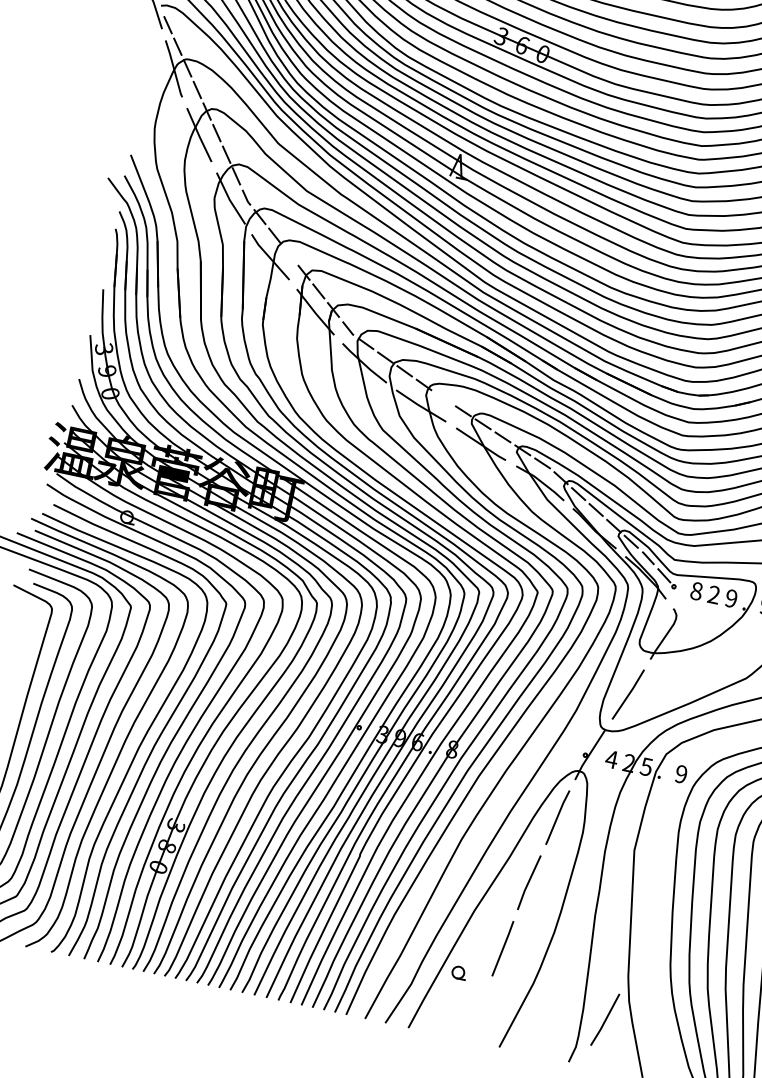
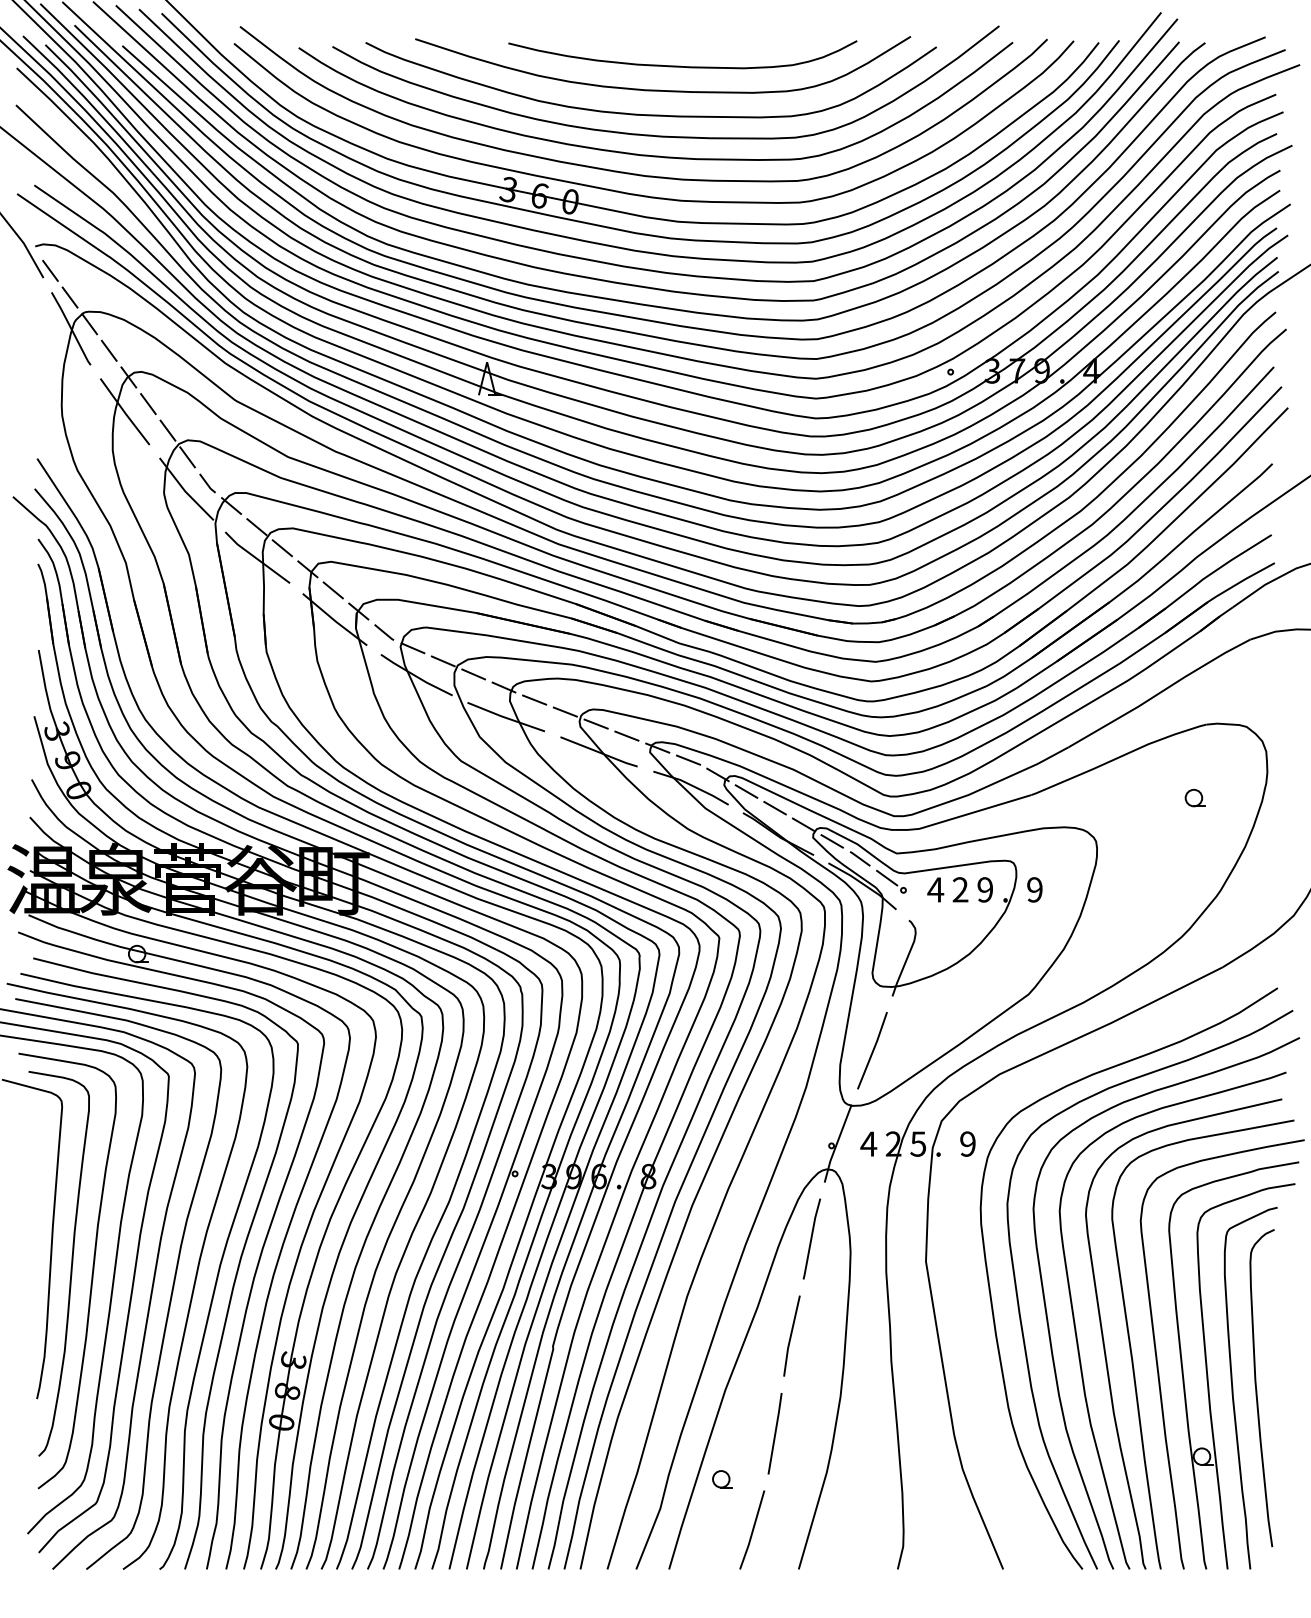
line: (288, 254) -> (281, 548), added
line: (443, 397) -> (534, 699), added
text: (696, 590) -> (935, 889), 8 -> 4
line: (605, 1019) -> (752, 1529), moved

